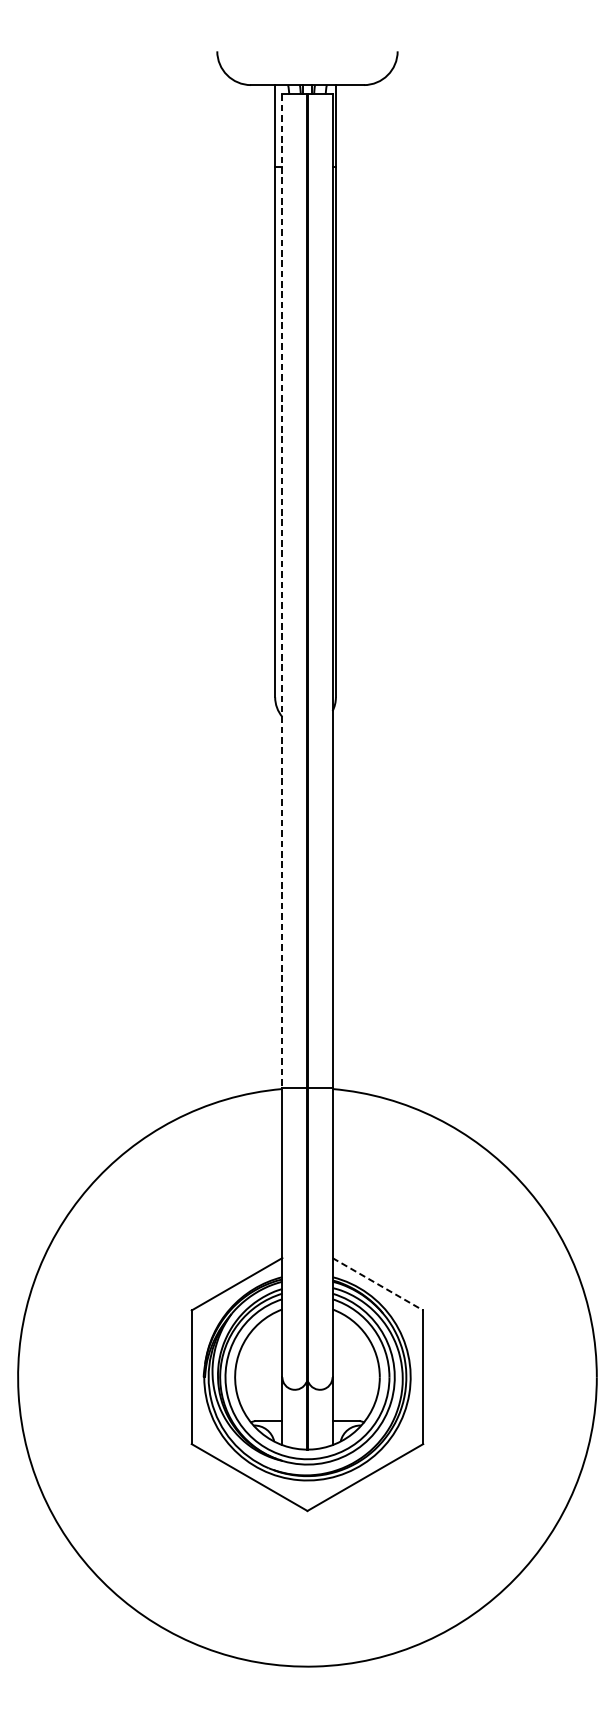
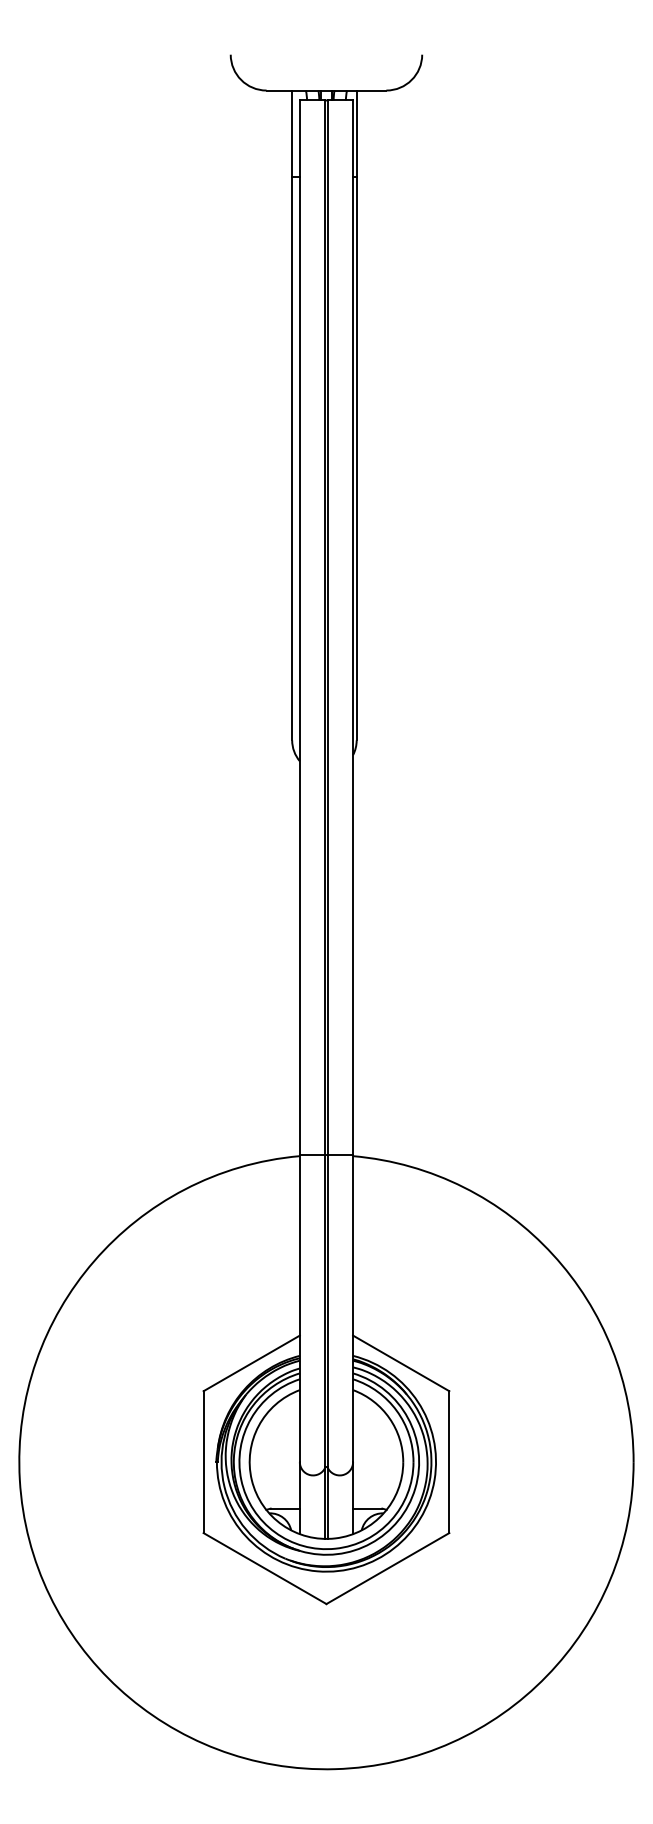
line: (282, 591) -> (299, 628), dashed -> solid
line: (378, 1284) -> (401, 1363), dashed -> solid

